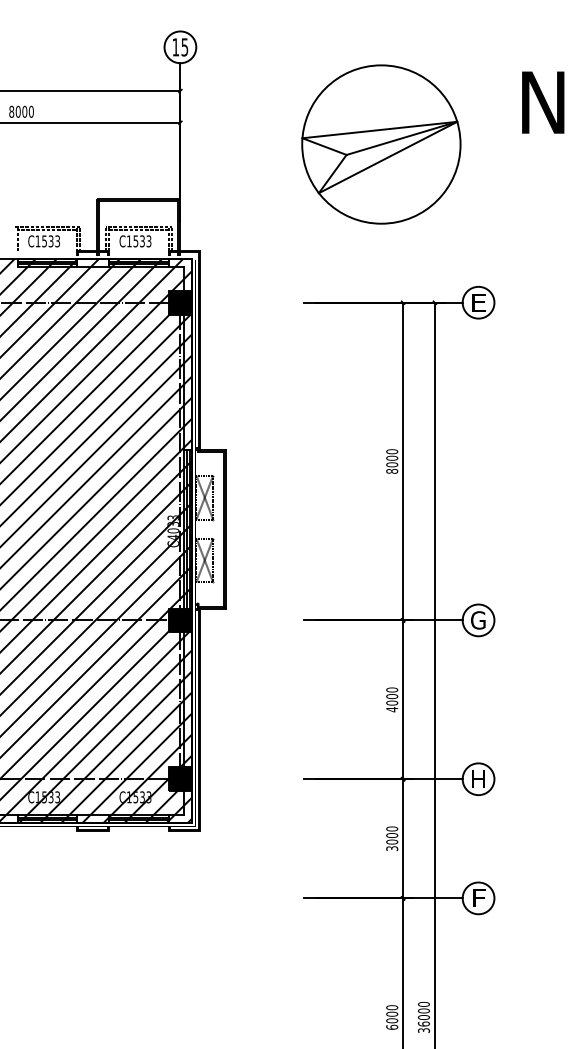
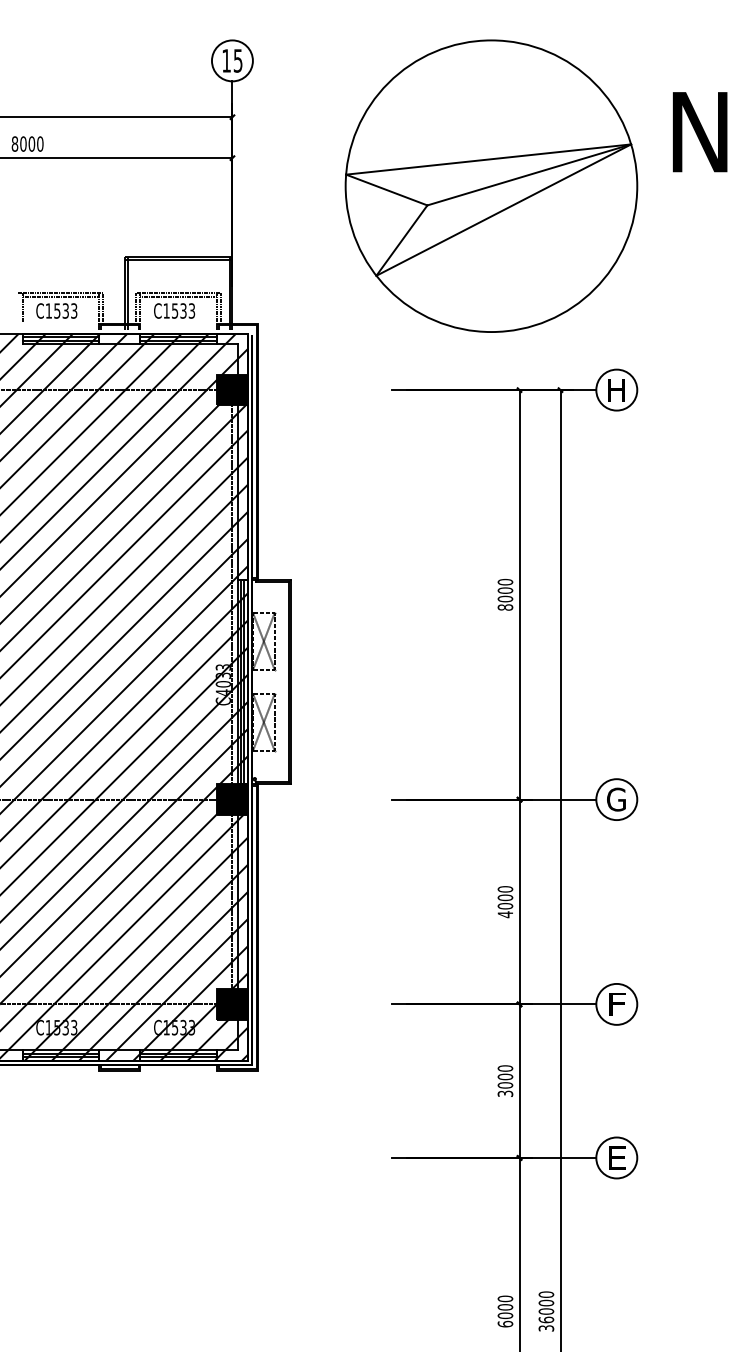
part: (381, 144) -> (491, 186), size x1.43
text: (479, 302) -> (617, 389), E -> H
text: (478, 778) -> (616, 1003), H -> F
text: (478, 897) -> (616, 1156), F -> E

